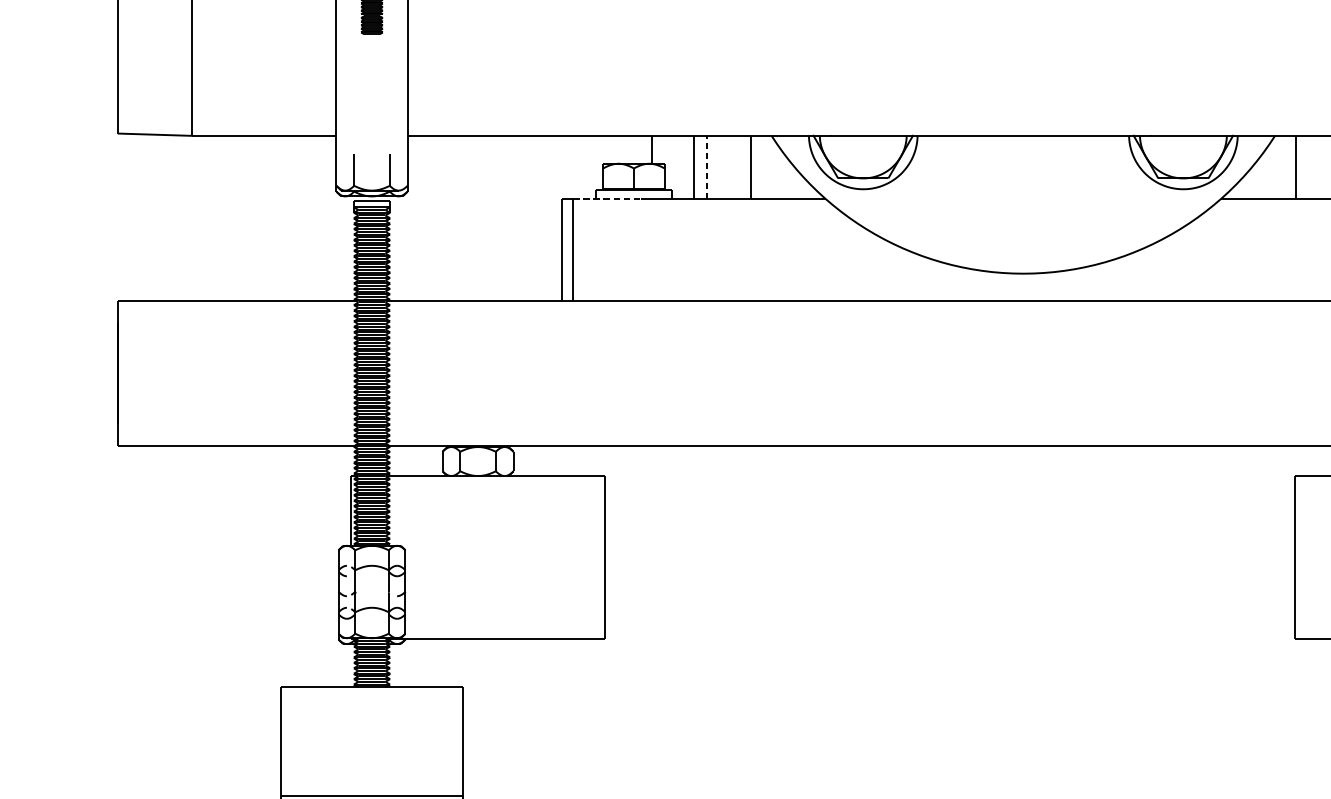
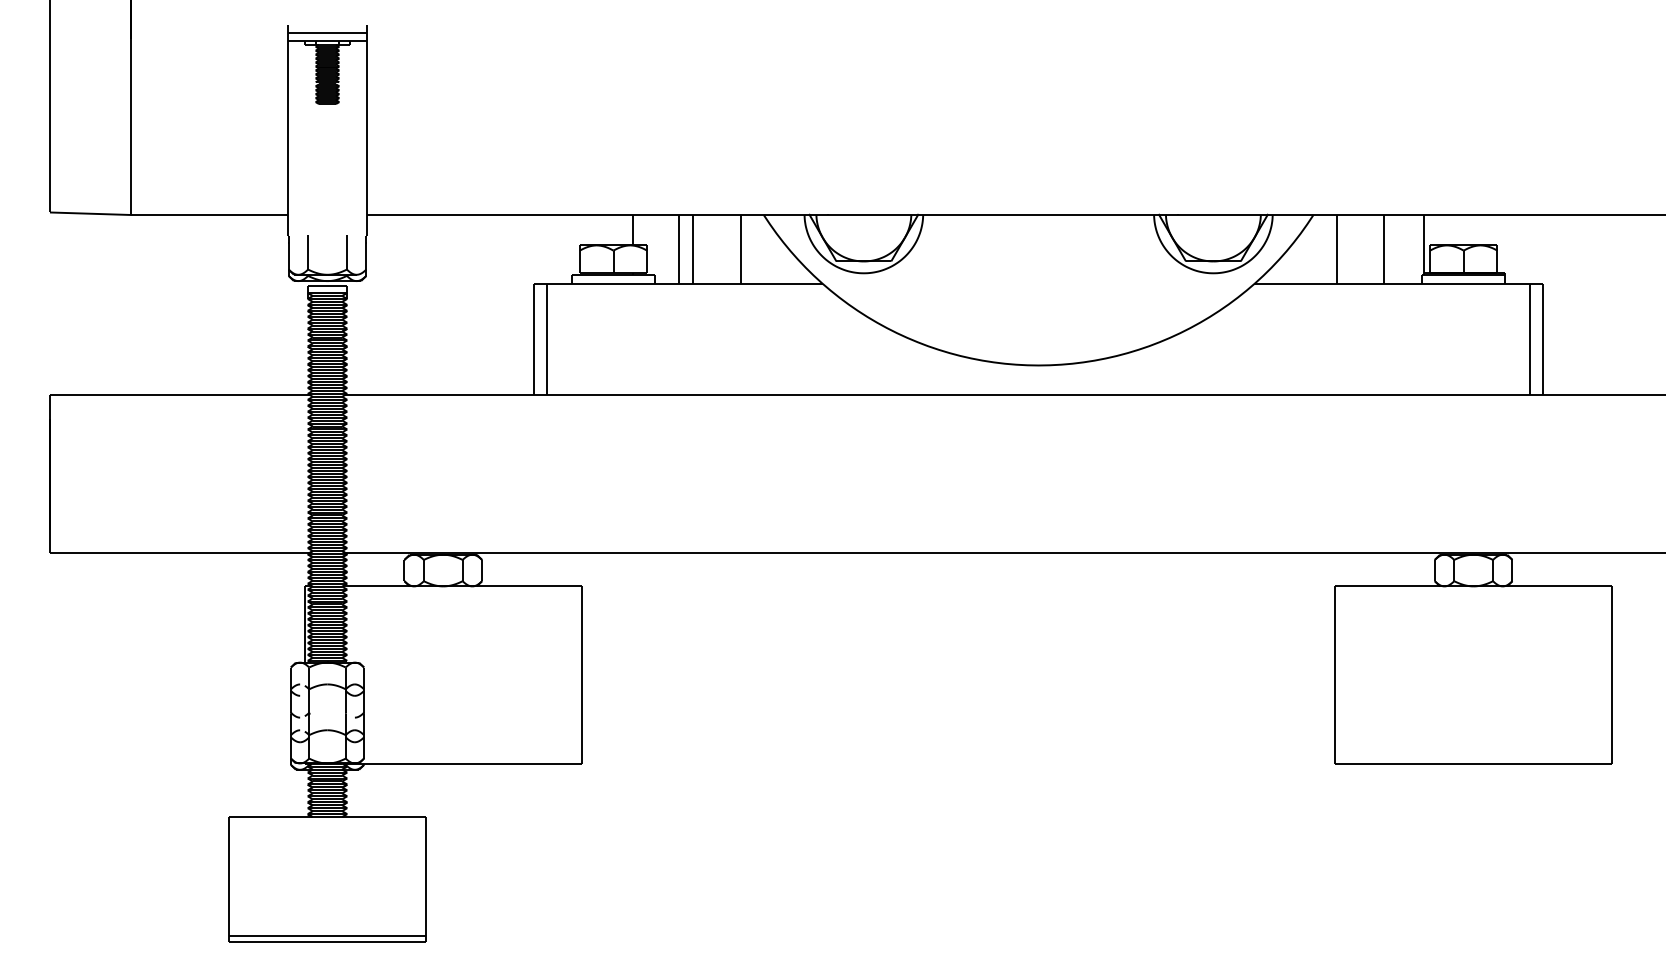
line: (707, 167) -> (693, 249), dashed -> solid
line: (607, 199) -> (584, 284), dashed -> solid

